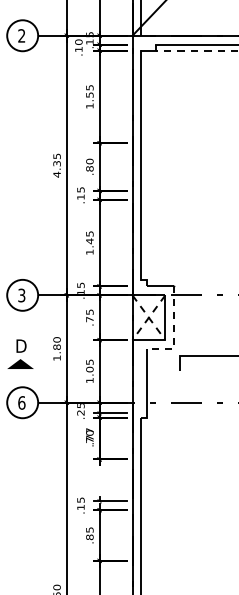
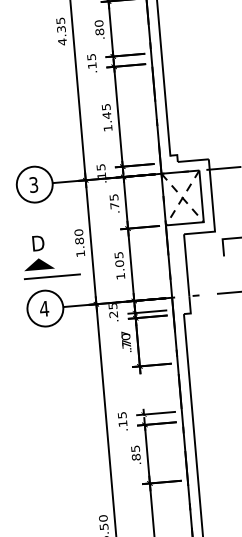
line: (174, 331) -> (213, 211), dashed -> solid
line: (30, 375) -> (51, 276), added
text: (21, 402) -> (44, 308), 6 -> 4

